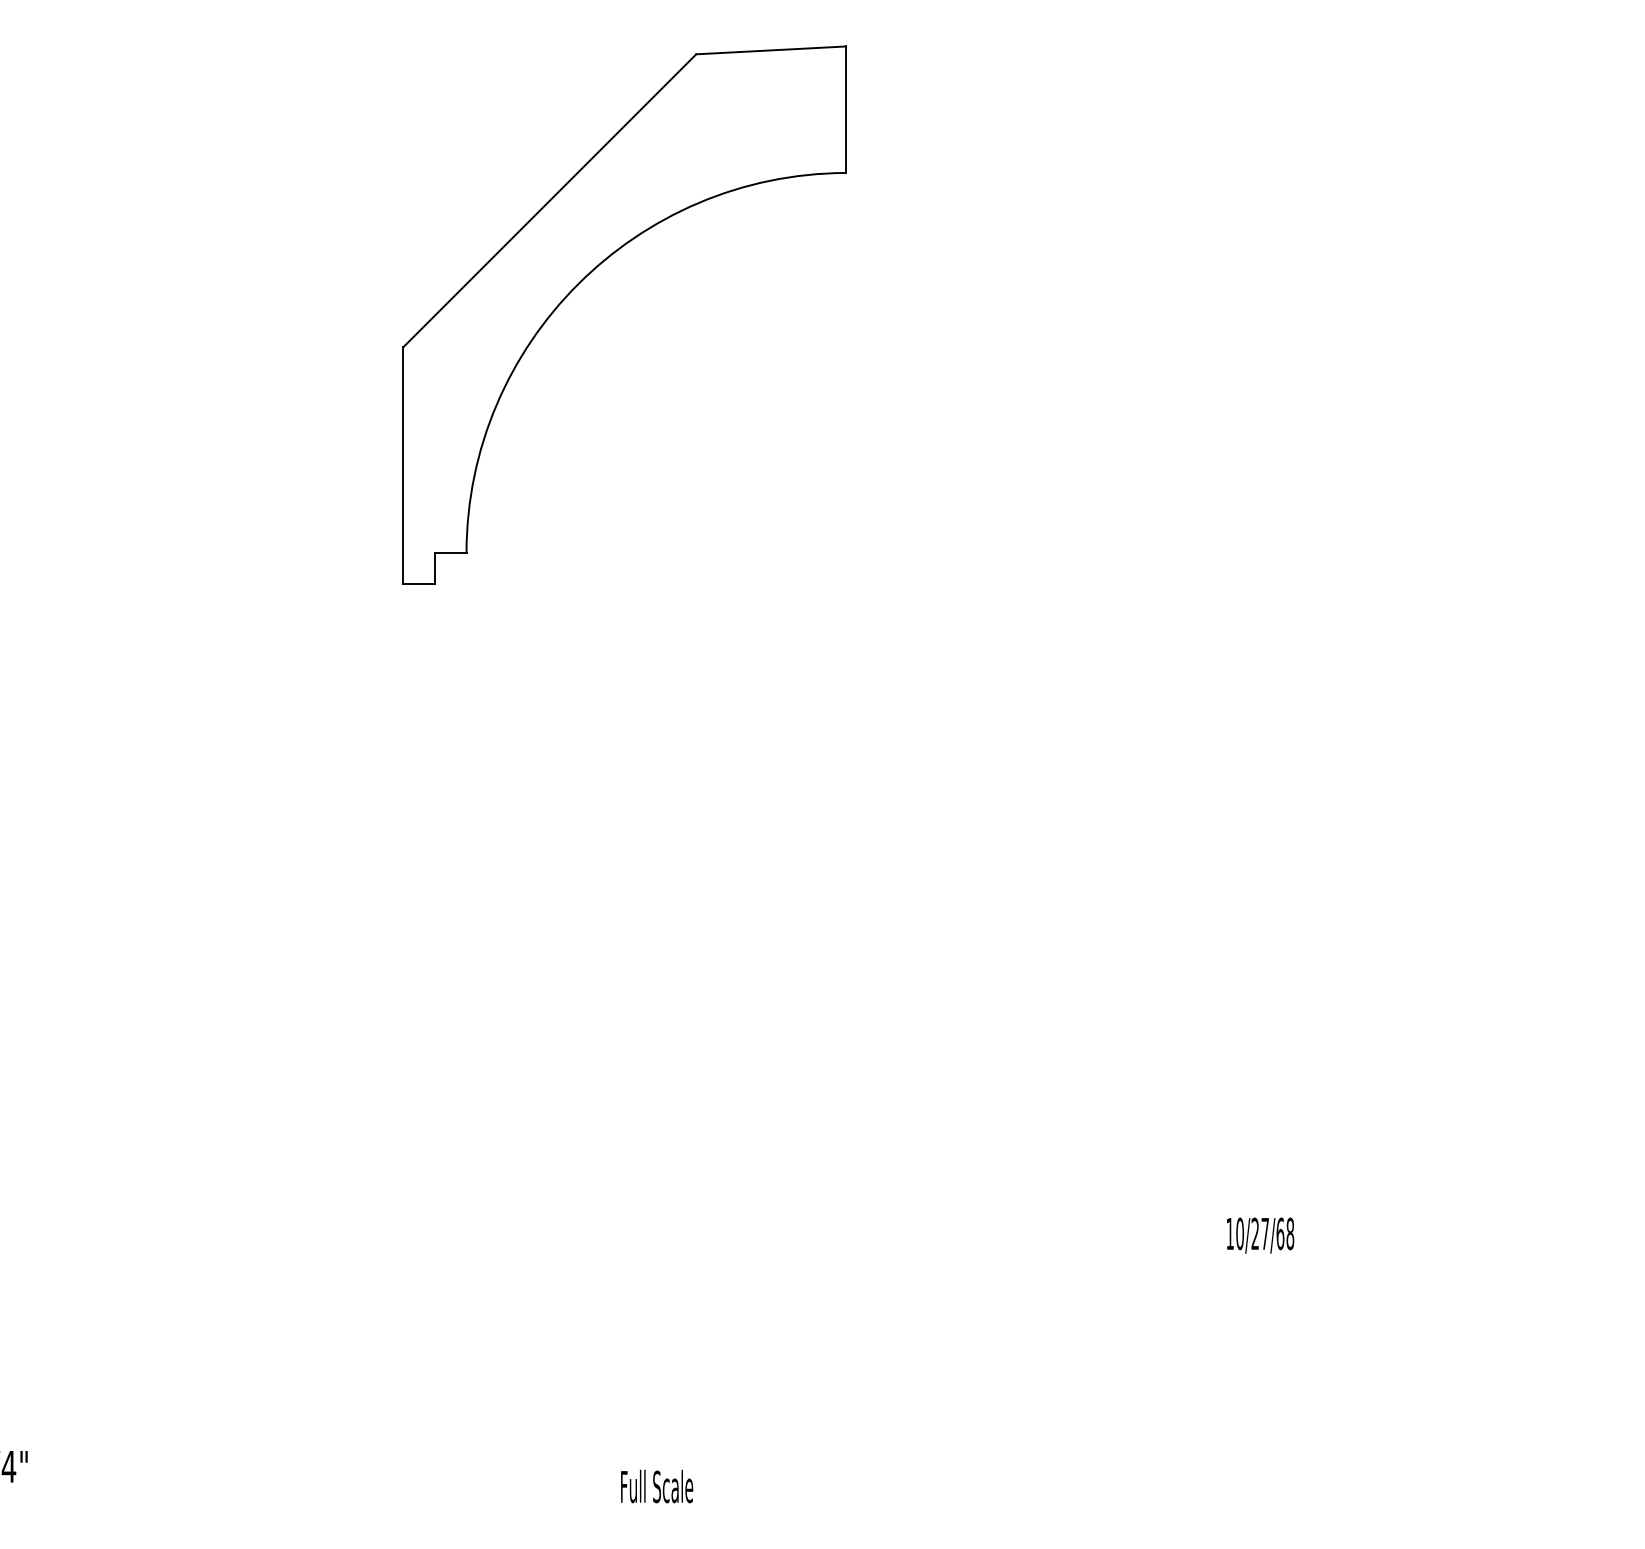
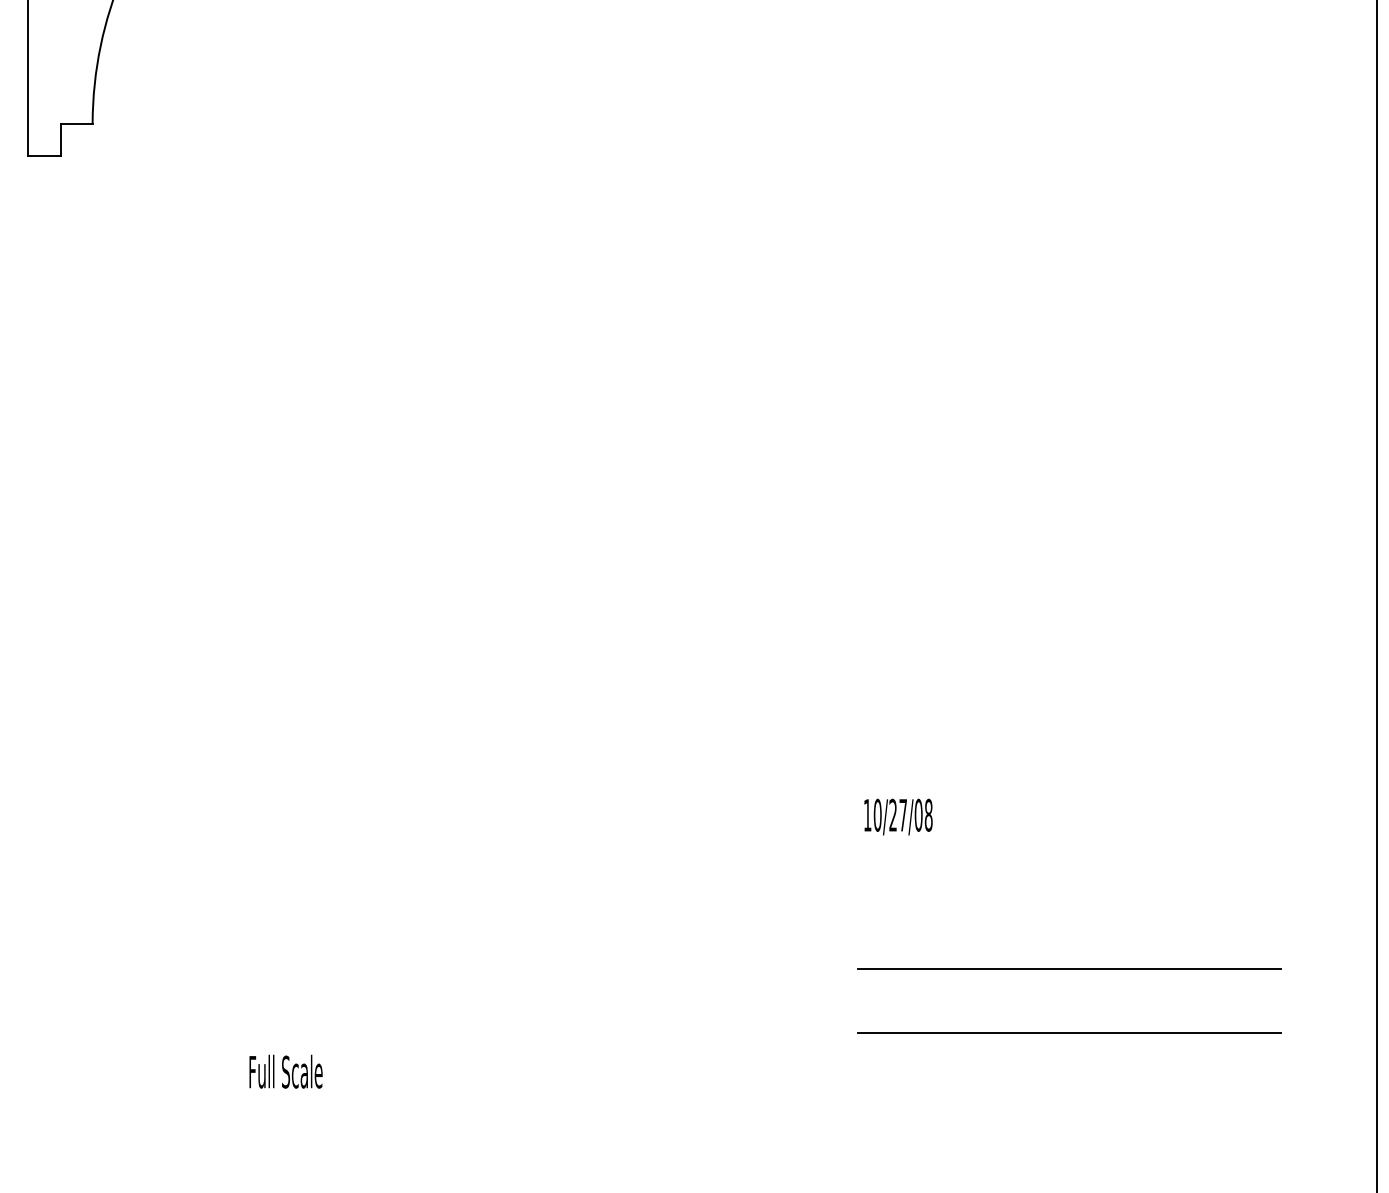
text: (1280, 1233) -> (918, 814), 10/27/68 -> 10/27/08
line: (1428, 1385) -> (1068, 969), added
line: (1428, 1448) -> (1068, 1033), added

